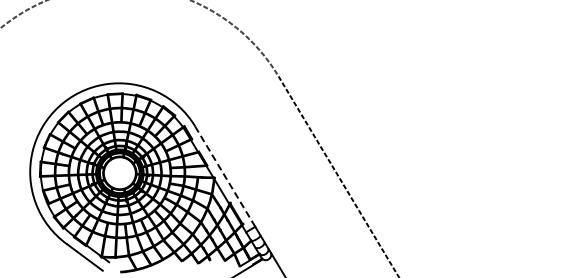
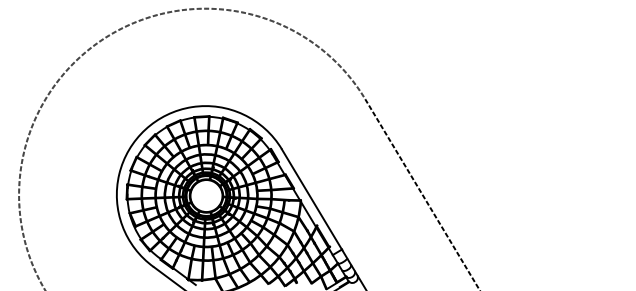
line: (224, 176) -> (311, 199), dashed -> solid

